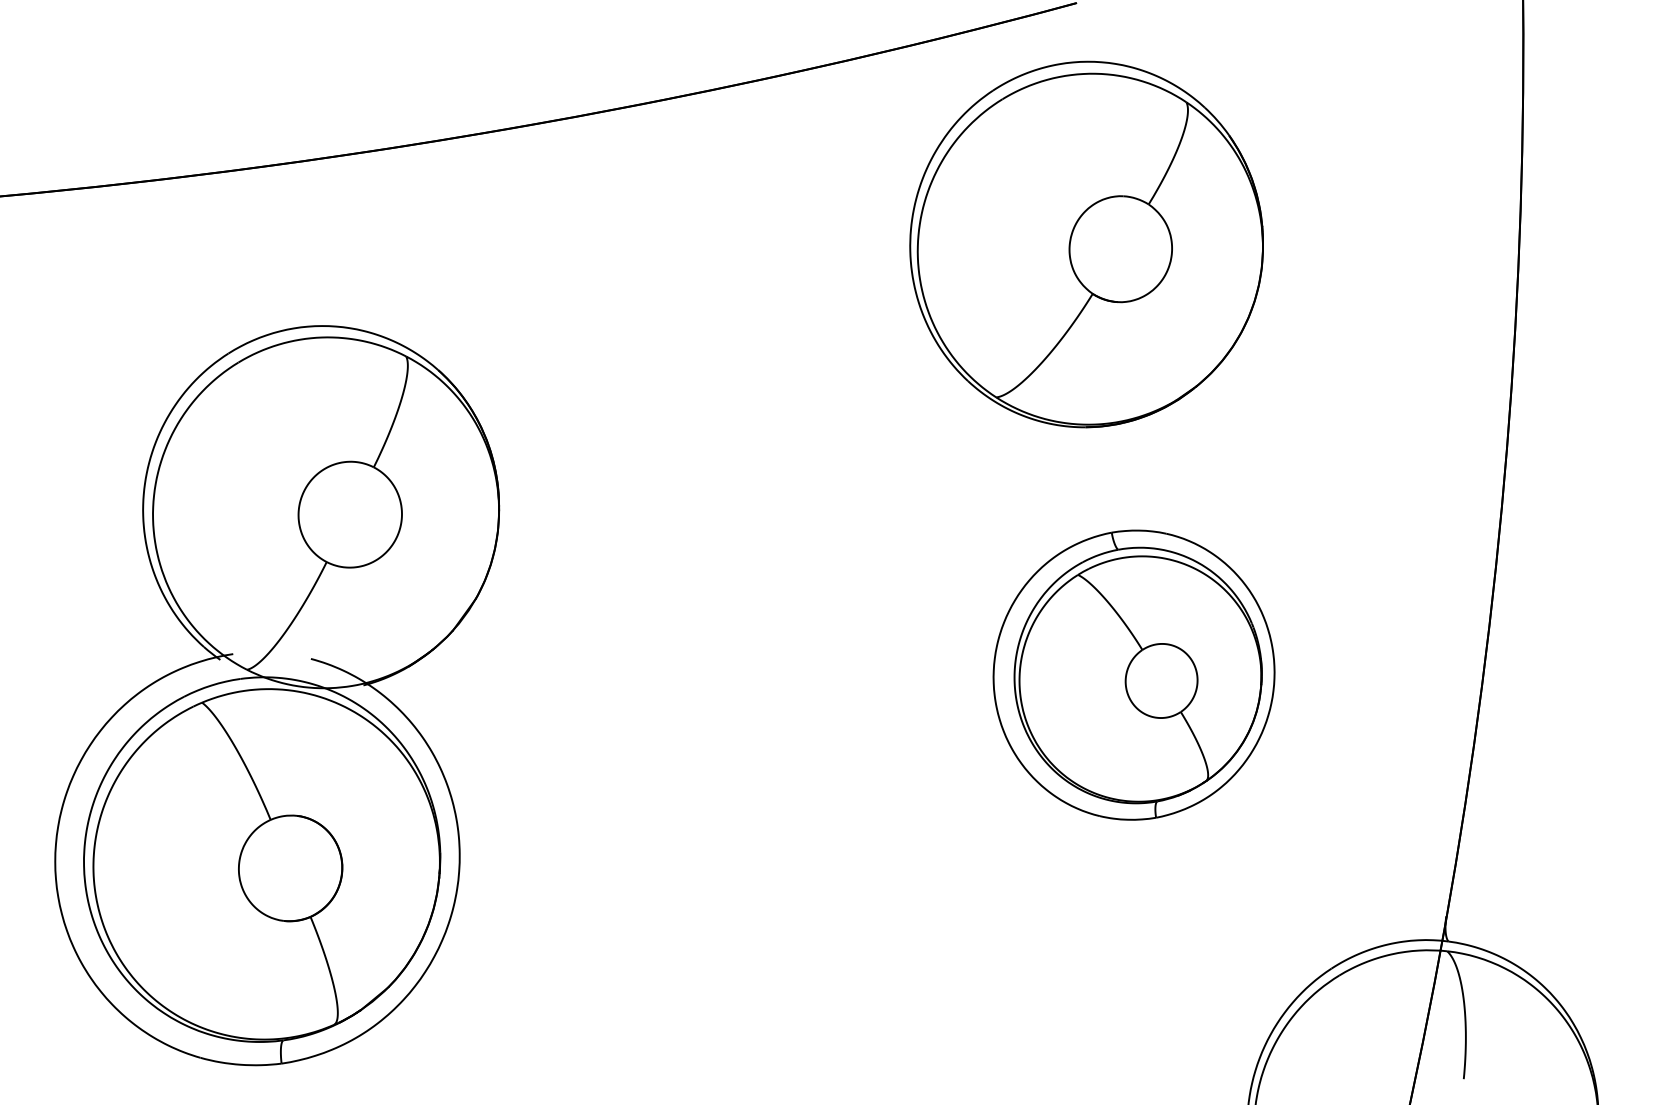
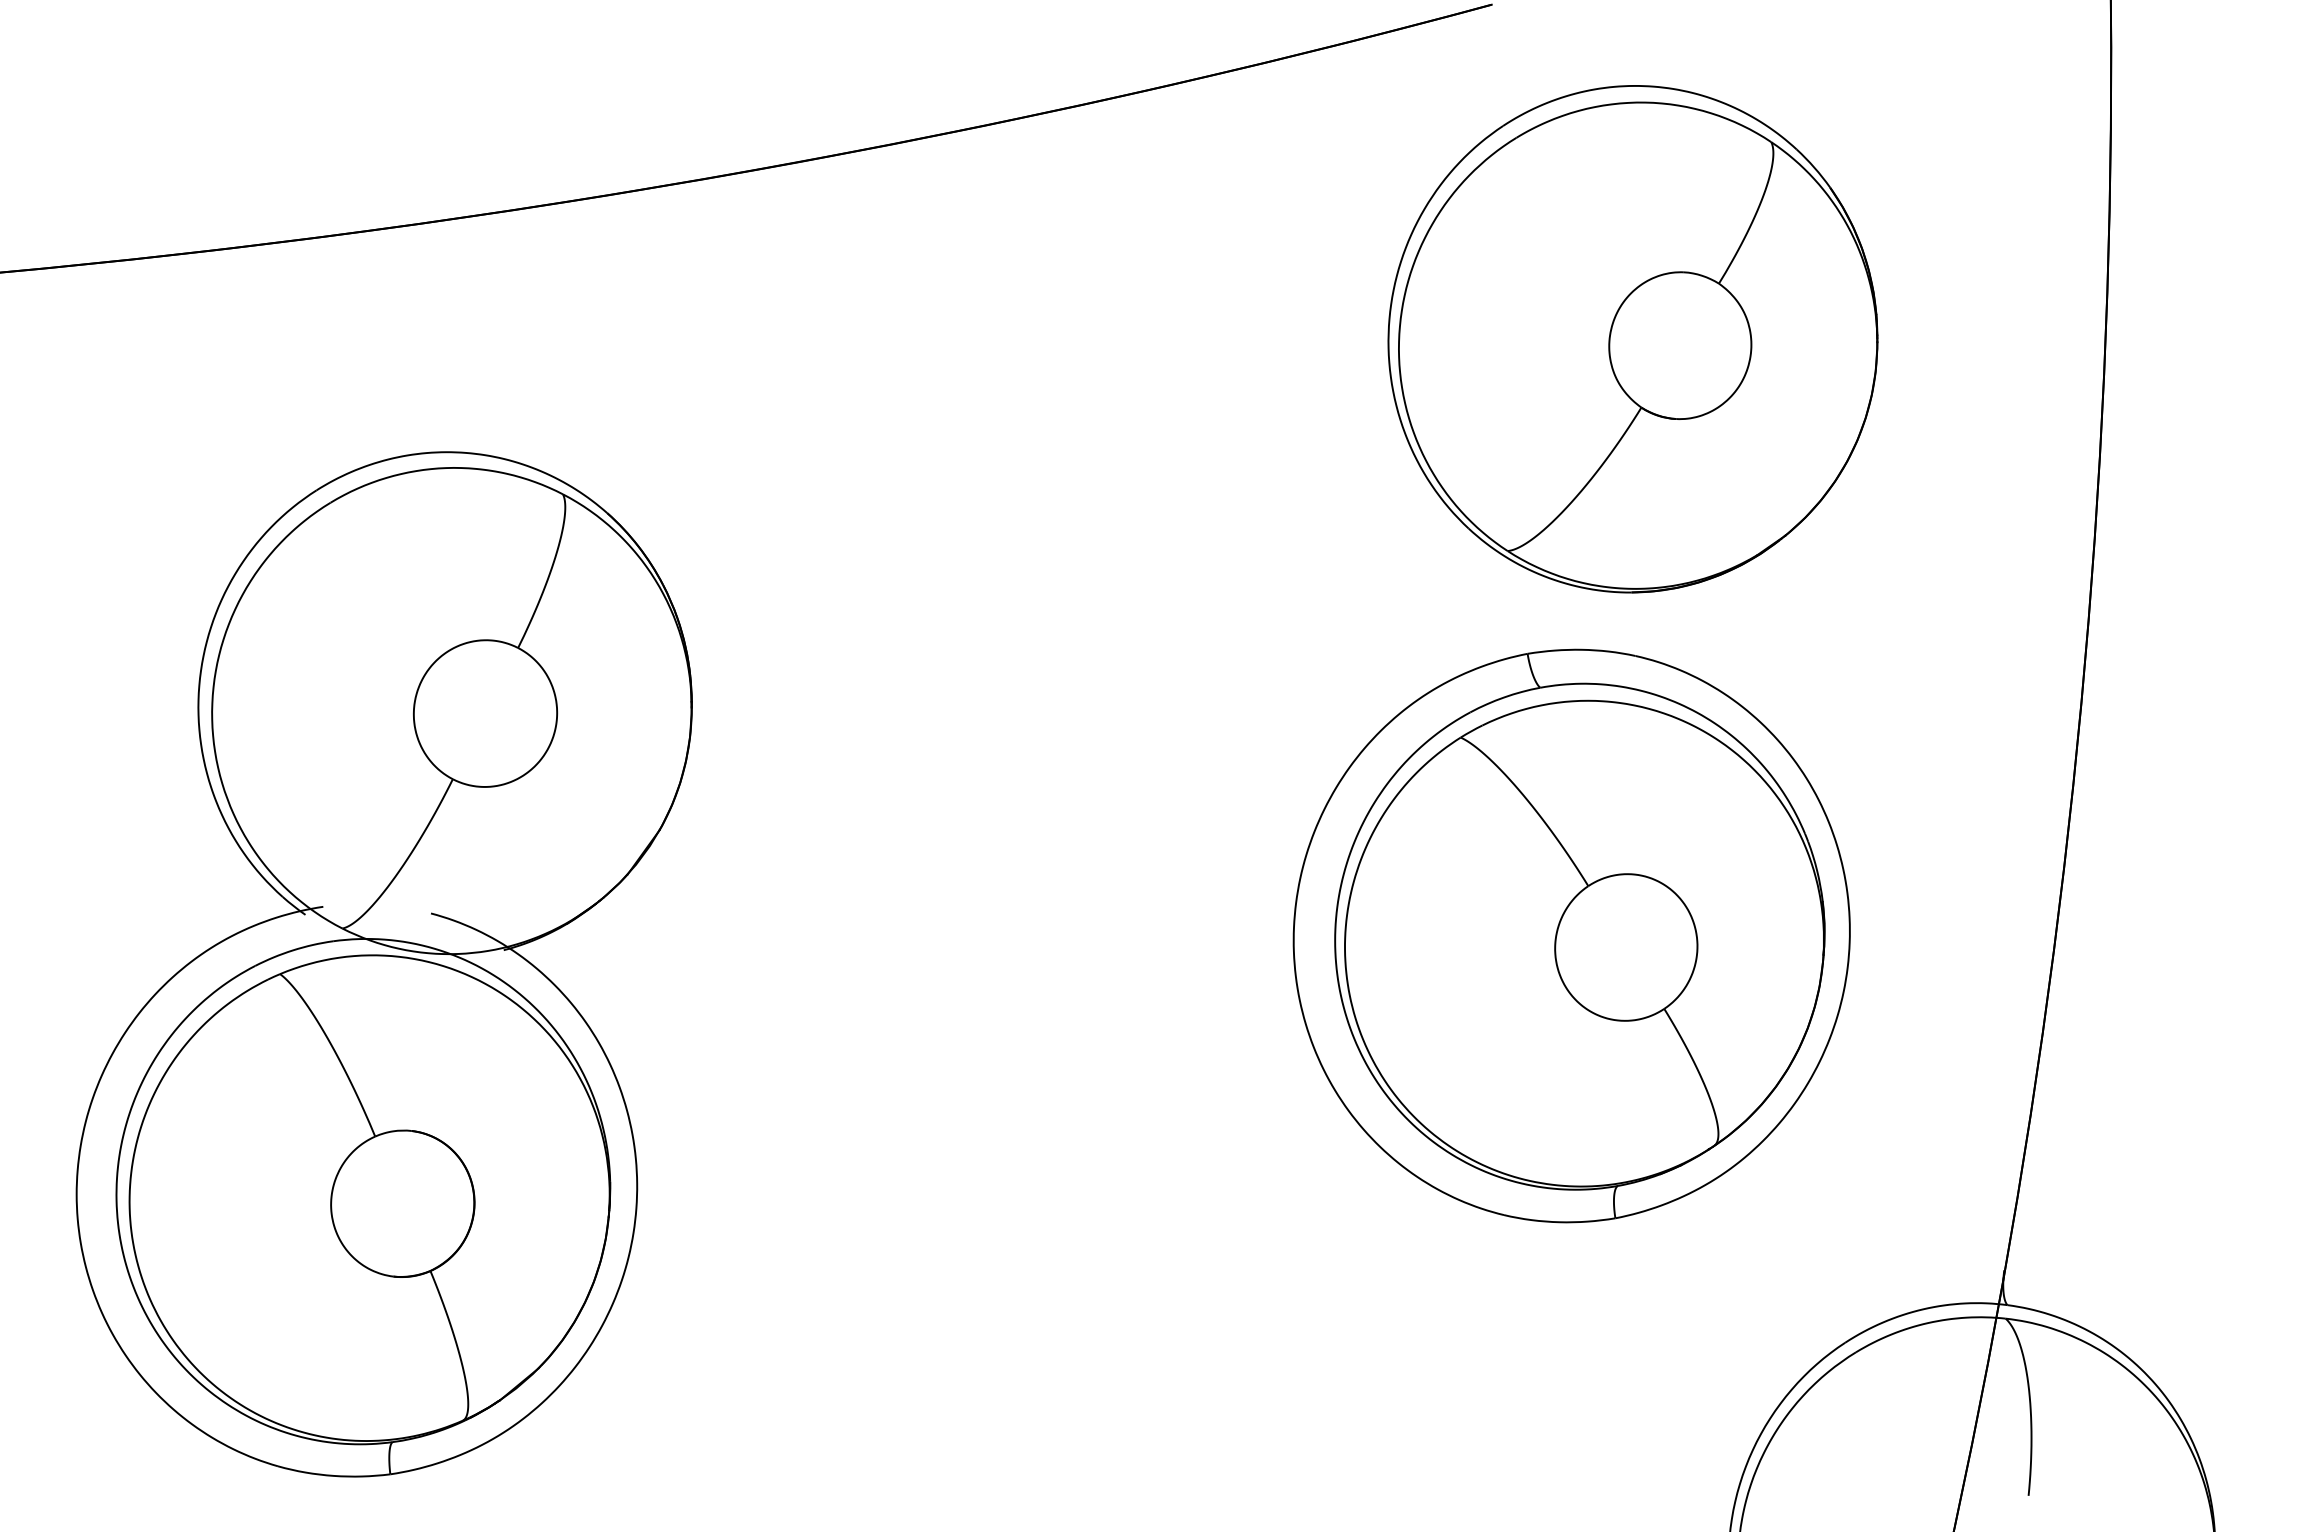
part: (1086, 244) -> (1632, 339), moved
part: (1133, 674) -> (1571, 935), size x1.43

